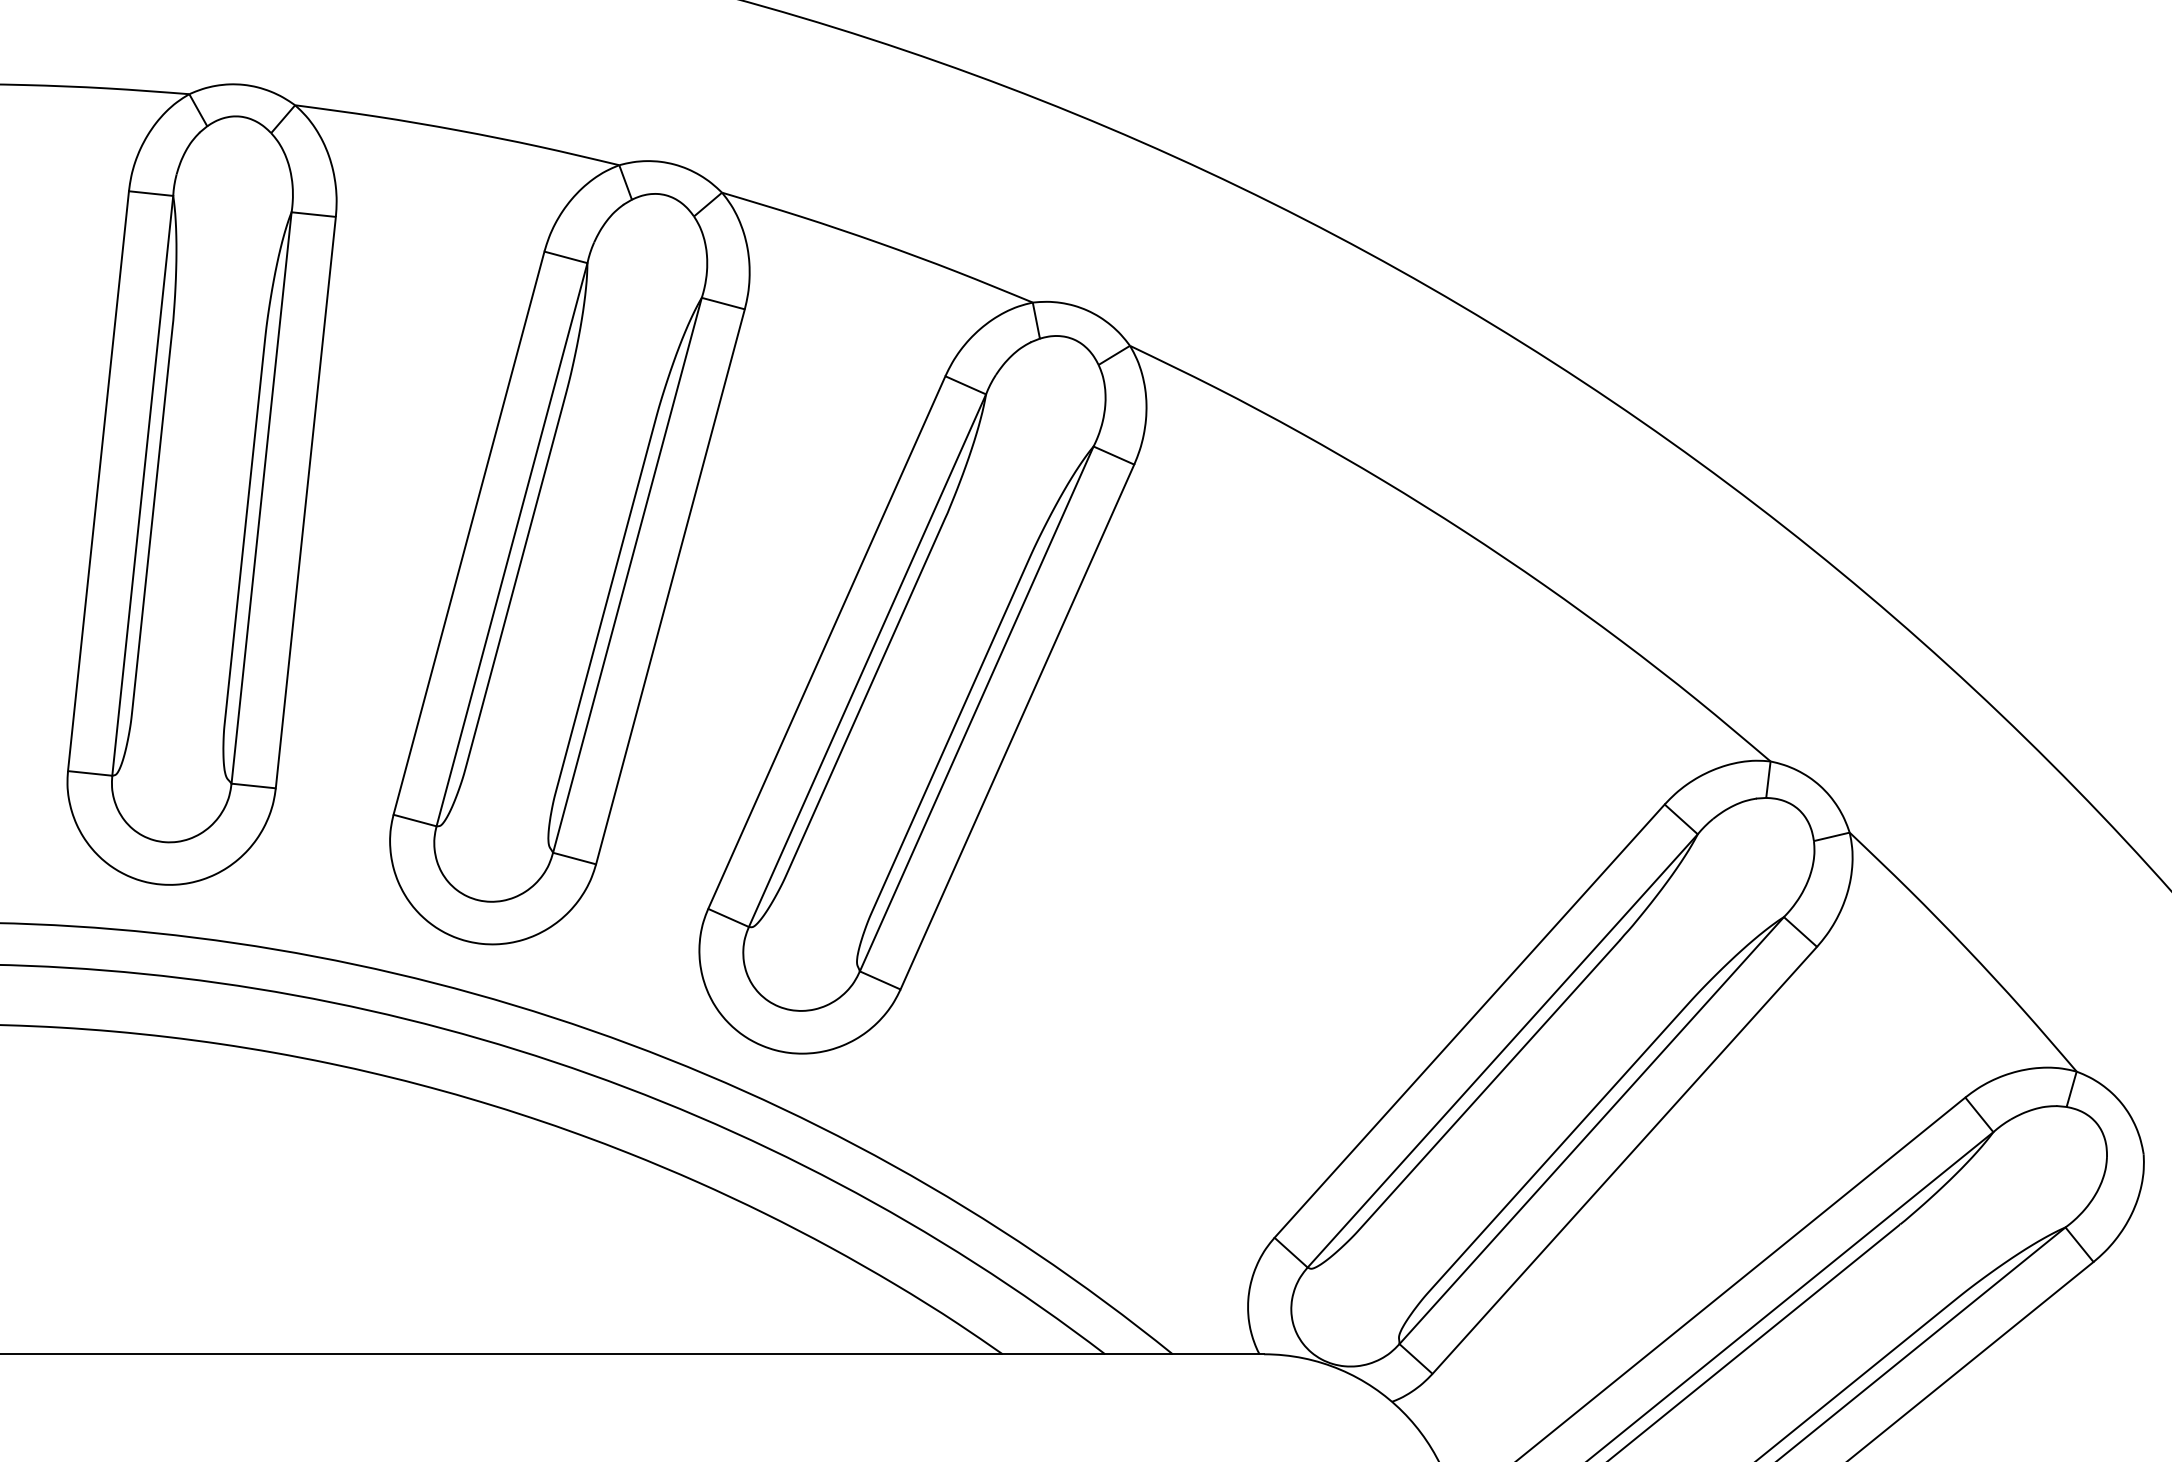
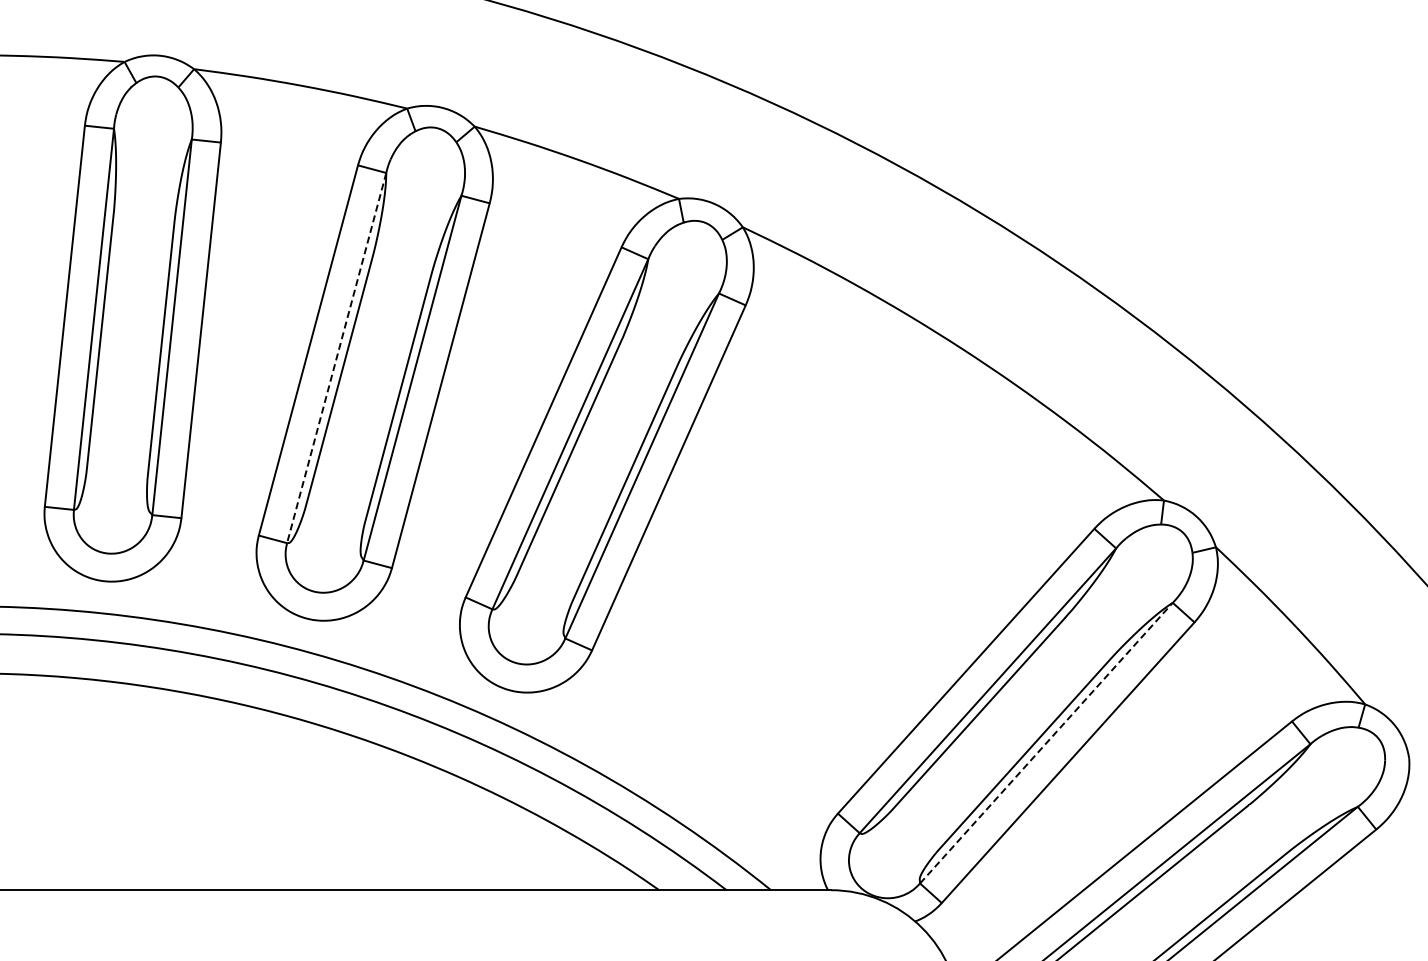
line: (511, 545) -> (336, 358), solid -> dashed
line: (1591, 1131) -> (1046, 743), solid -> dashed

